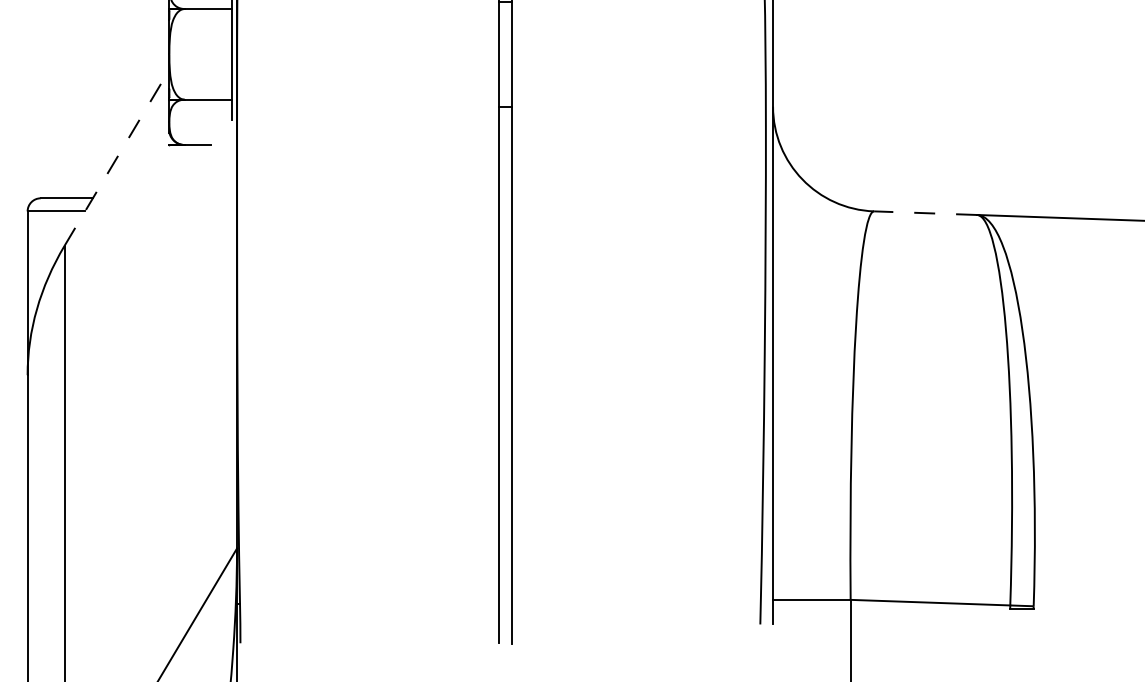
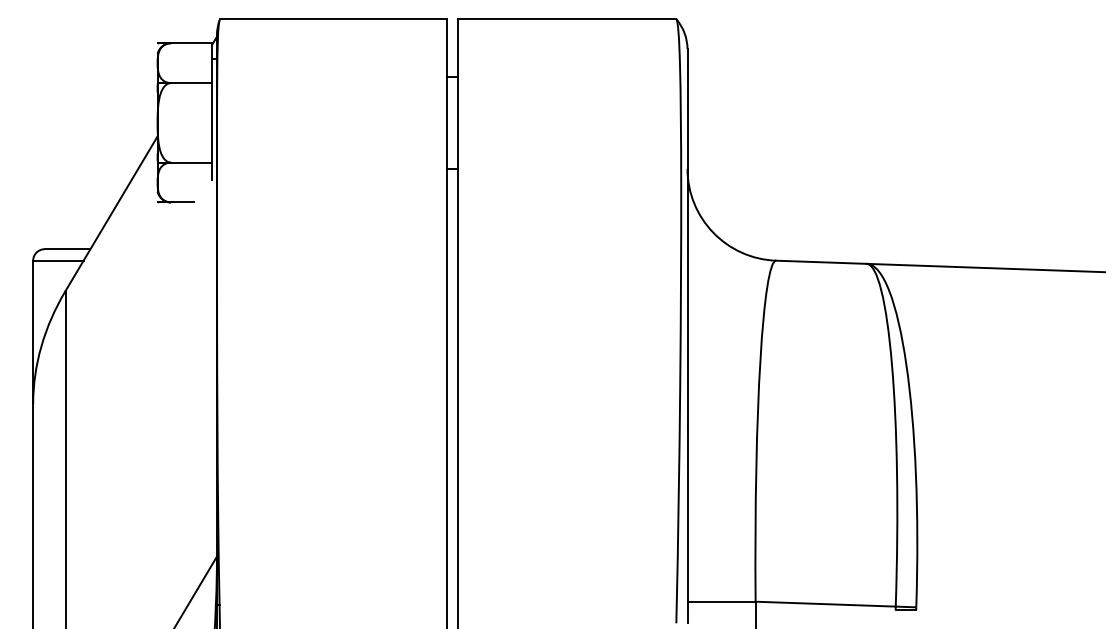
line: (116, 157) -> (111, 213), dashed -> solid
line: (924, 213) -> (820, 262), dashed -> solid

